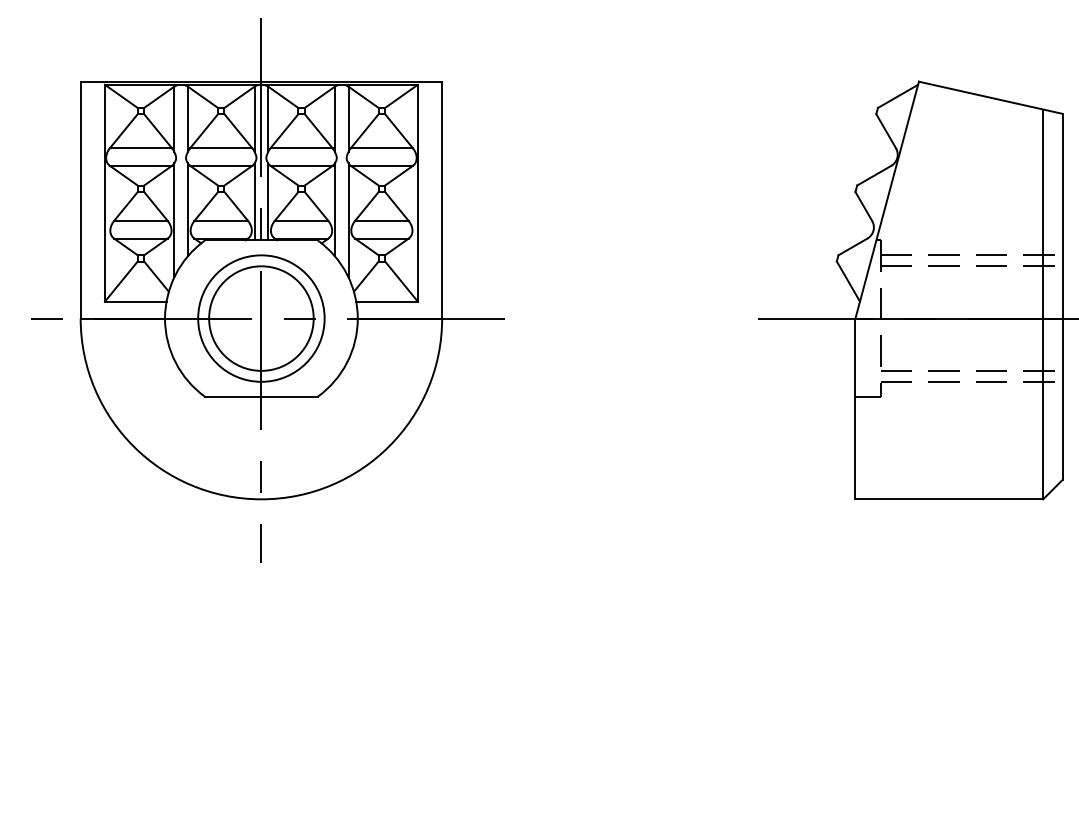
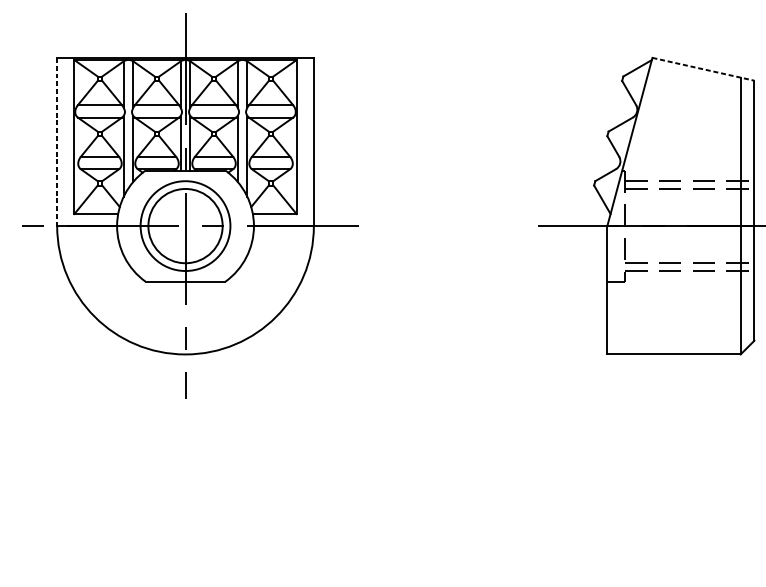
line: (990, 97) -> (703, 69), solid -> dashed
line: (80, 200) -> (57, 142), solid -> dashed

